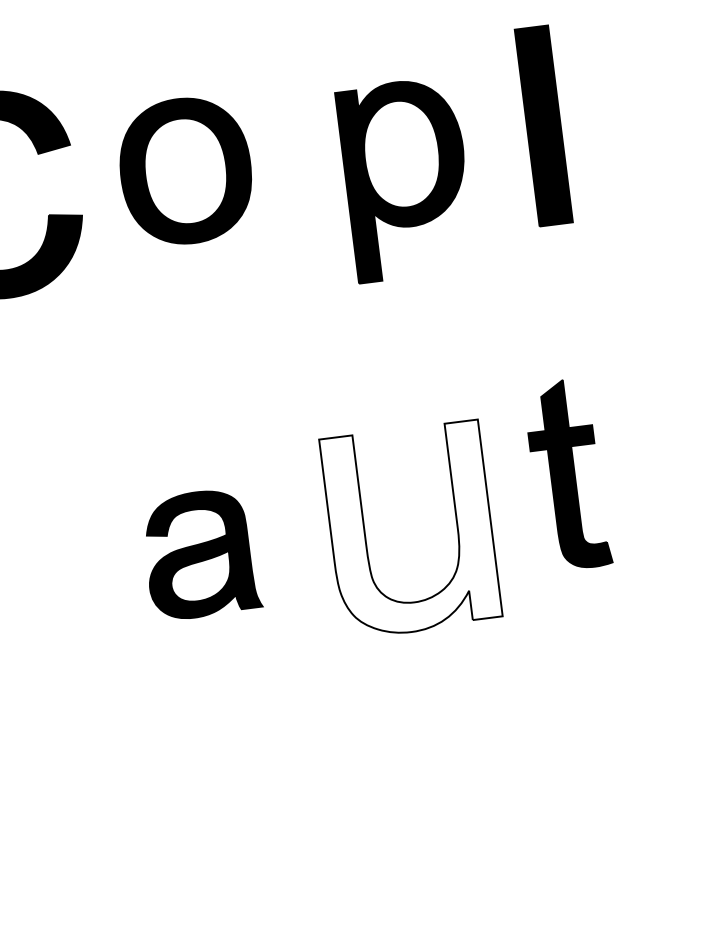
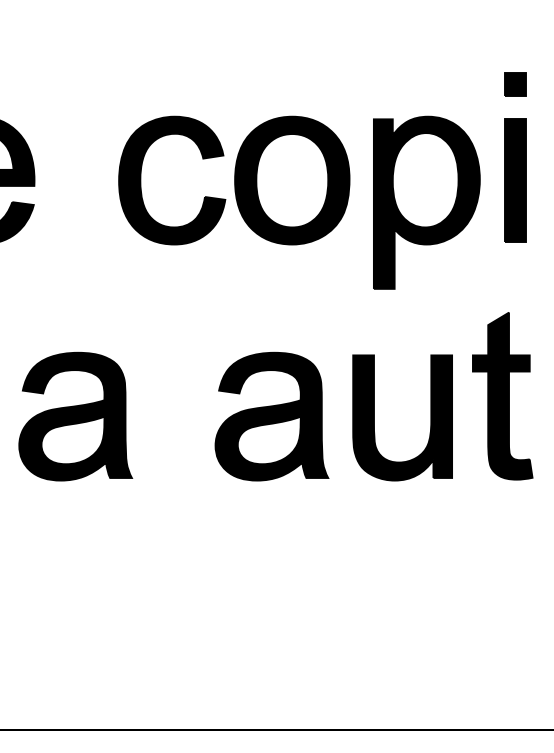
part: (186, 170) -> (292, 180), size x1.43
part: (405, 179) -> (426, 202), size x1.43
part: (567, 475) -> (502, 396), size x1.43
fill: (410, 529) -> (402, 417), added
part: (200, 554) -> (271, 416), size x1.67

